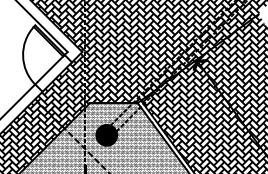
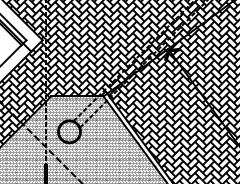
fill: (106, 134) -> (69, 130), removed

